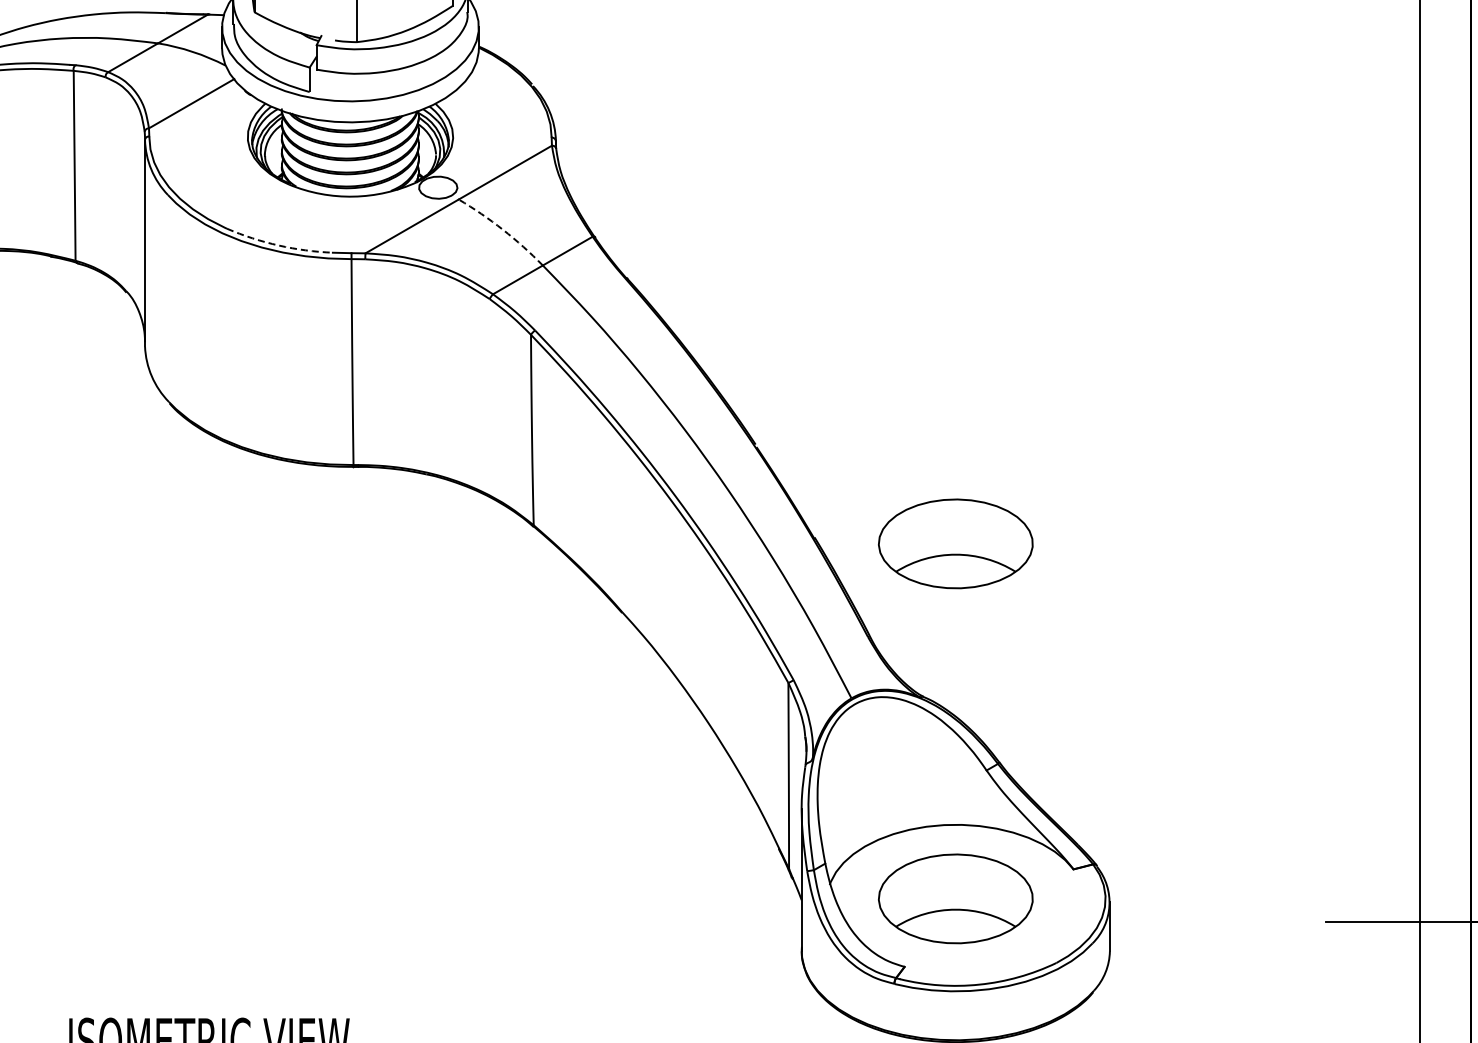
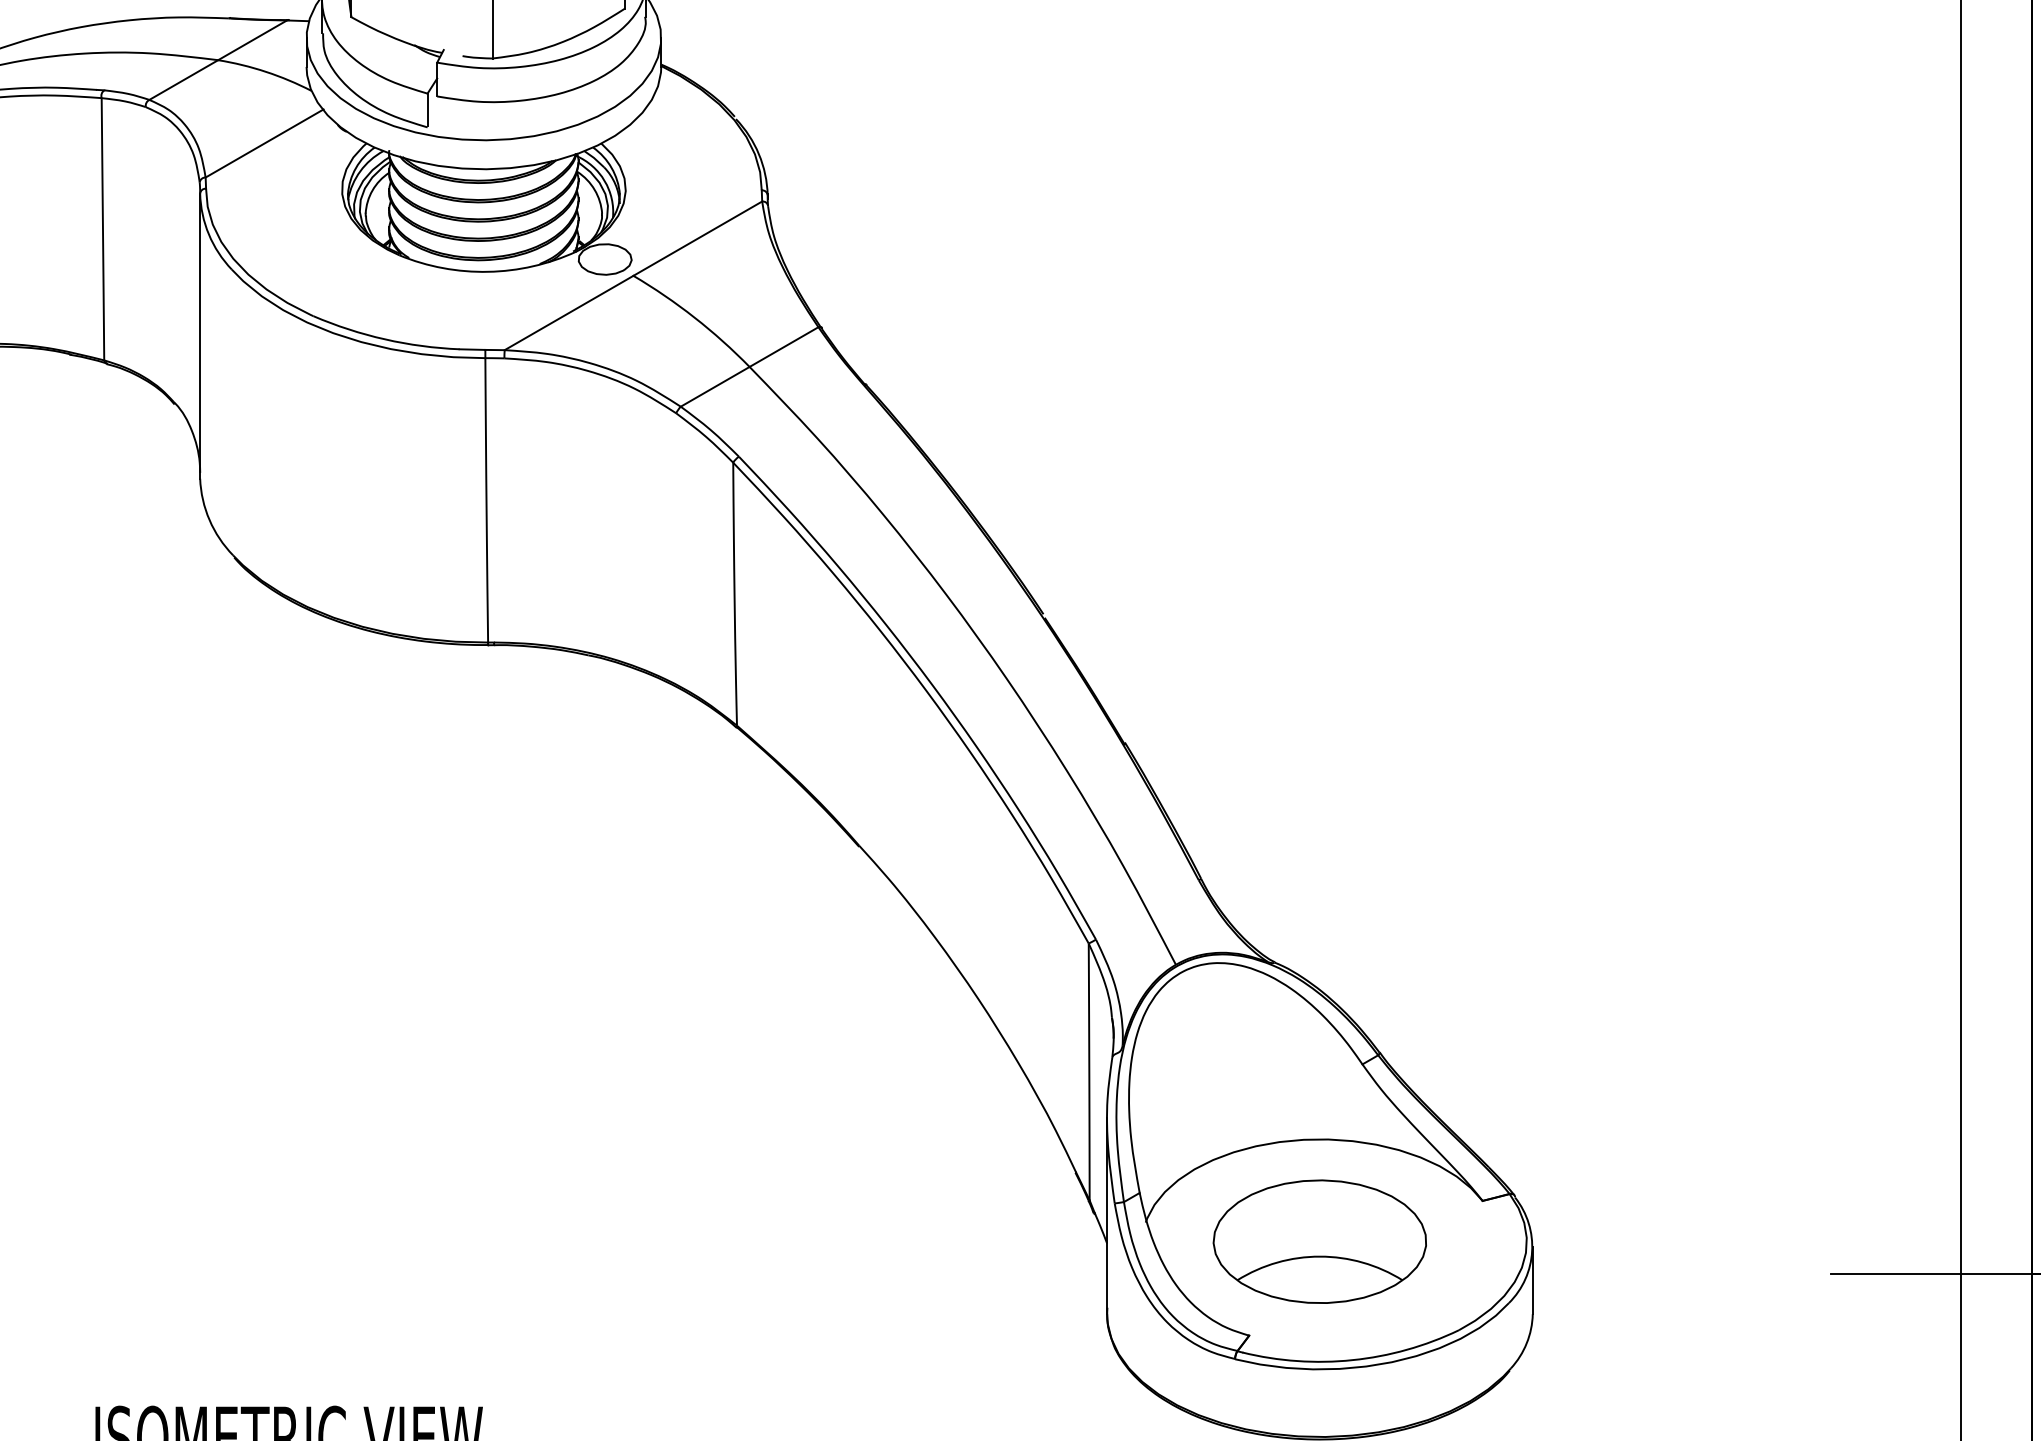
arc: (502, 229) -> (693, 317), dashed -> solid
arc: (278, 245) -> (384, 339), dashed -> solid
part: (955, 543) -> (1319, 750), removed

